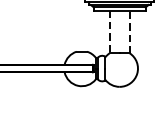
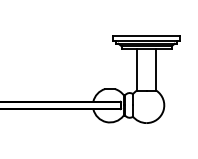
line: (109, 31) -> (136, 69), dashed -> solid
line: (129, 31) -> (156, 69), dashed -> solid

